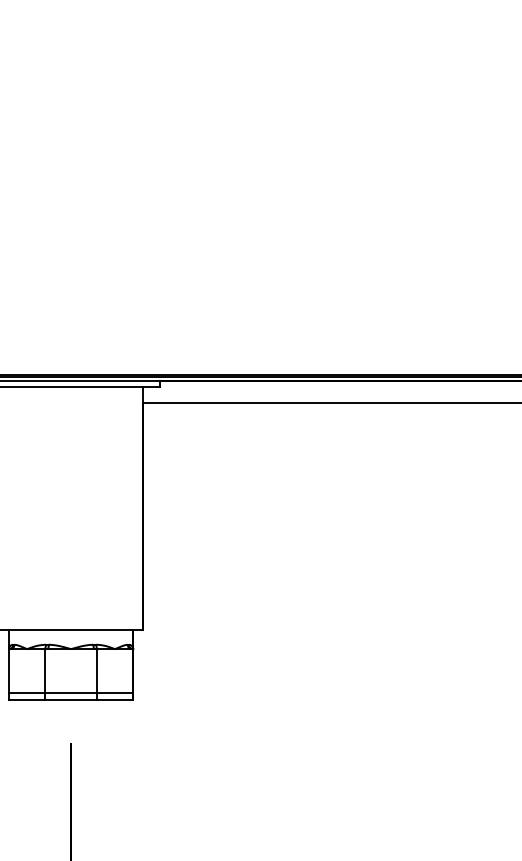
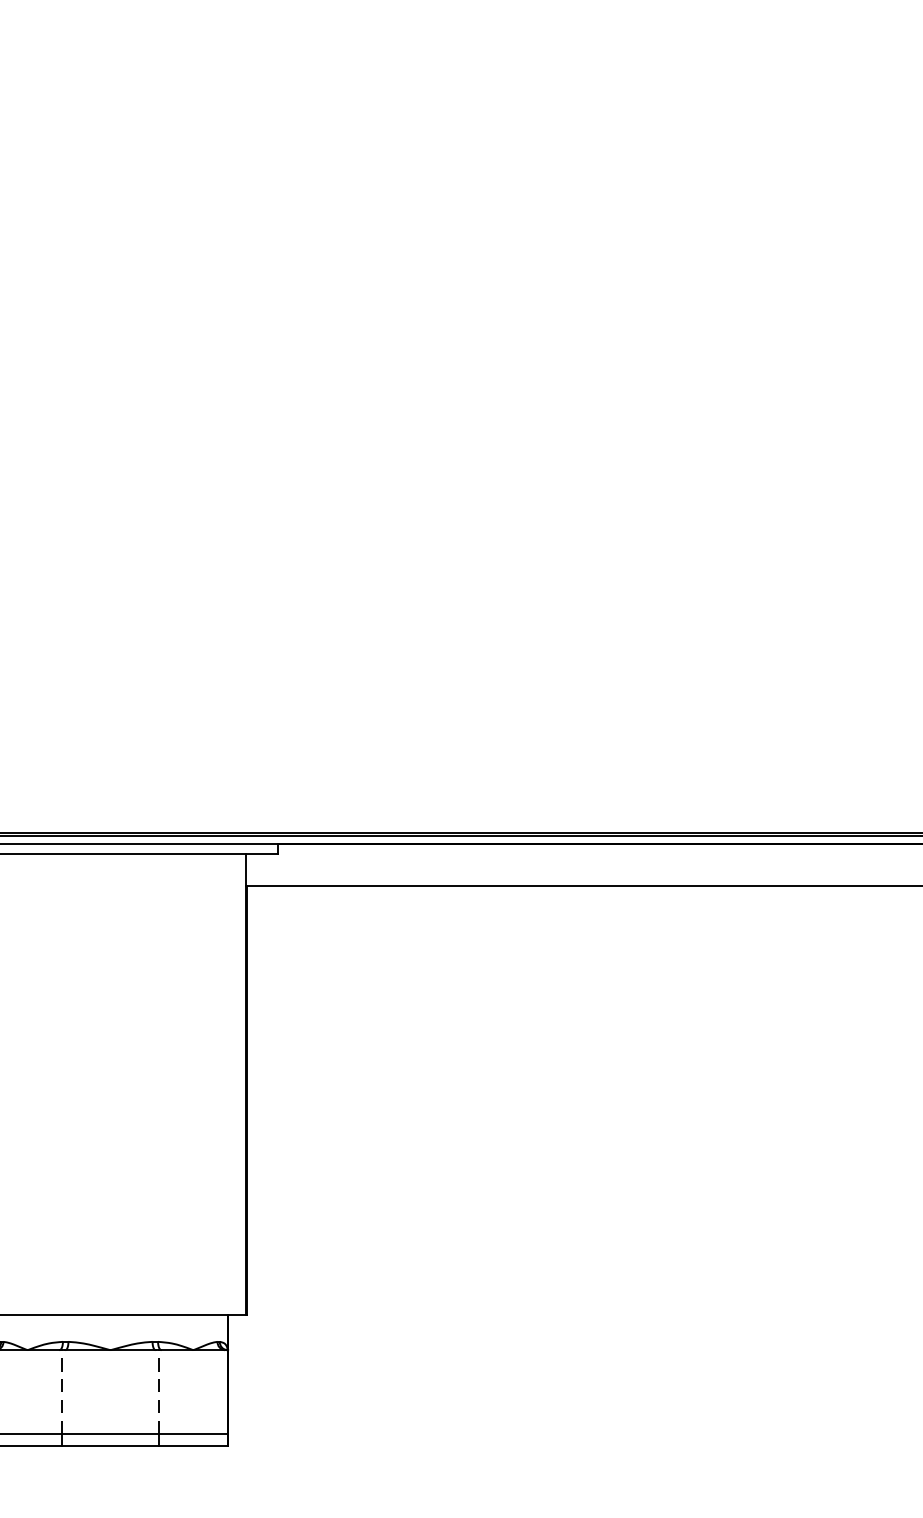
line: (45, 670) -> (62, 1390), solid -> dashed
line: (96, 670) -> (158, 1390), solid -> dashed

